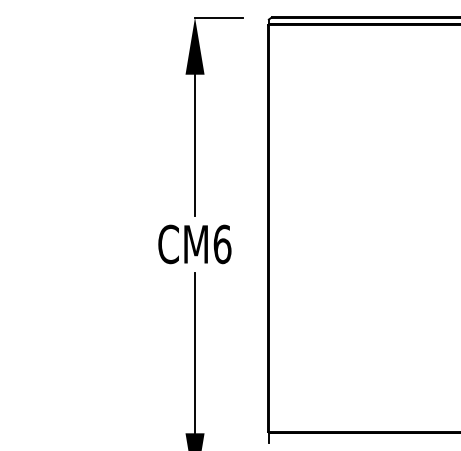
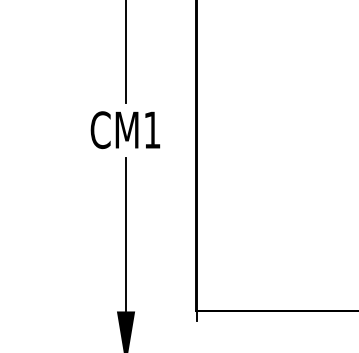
text: (222, 244) -> (152, 130), CM6 -> CM1

